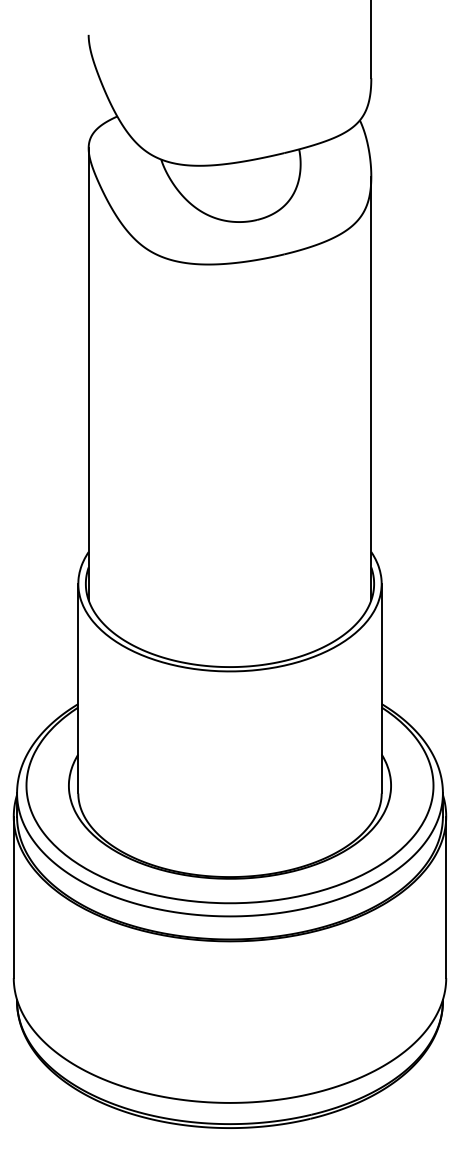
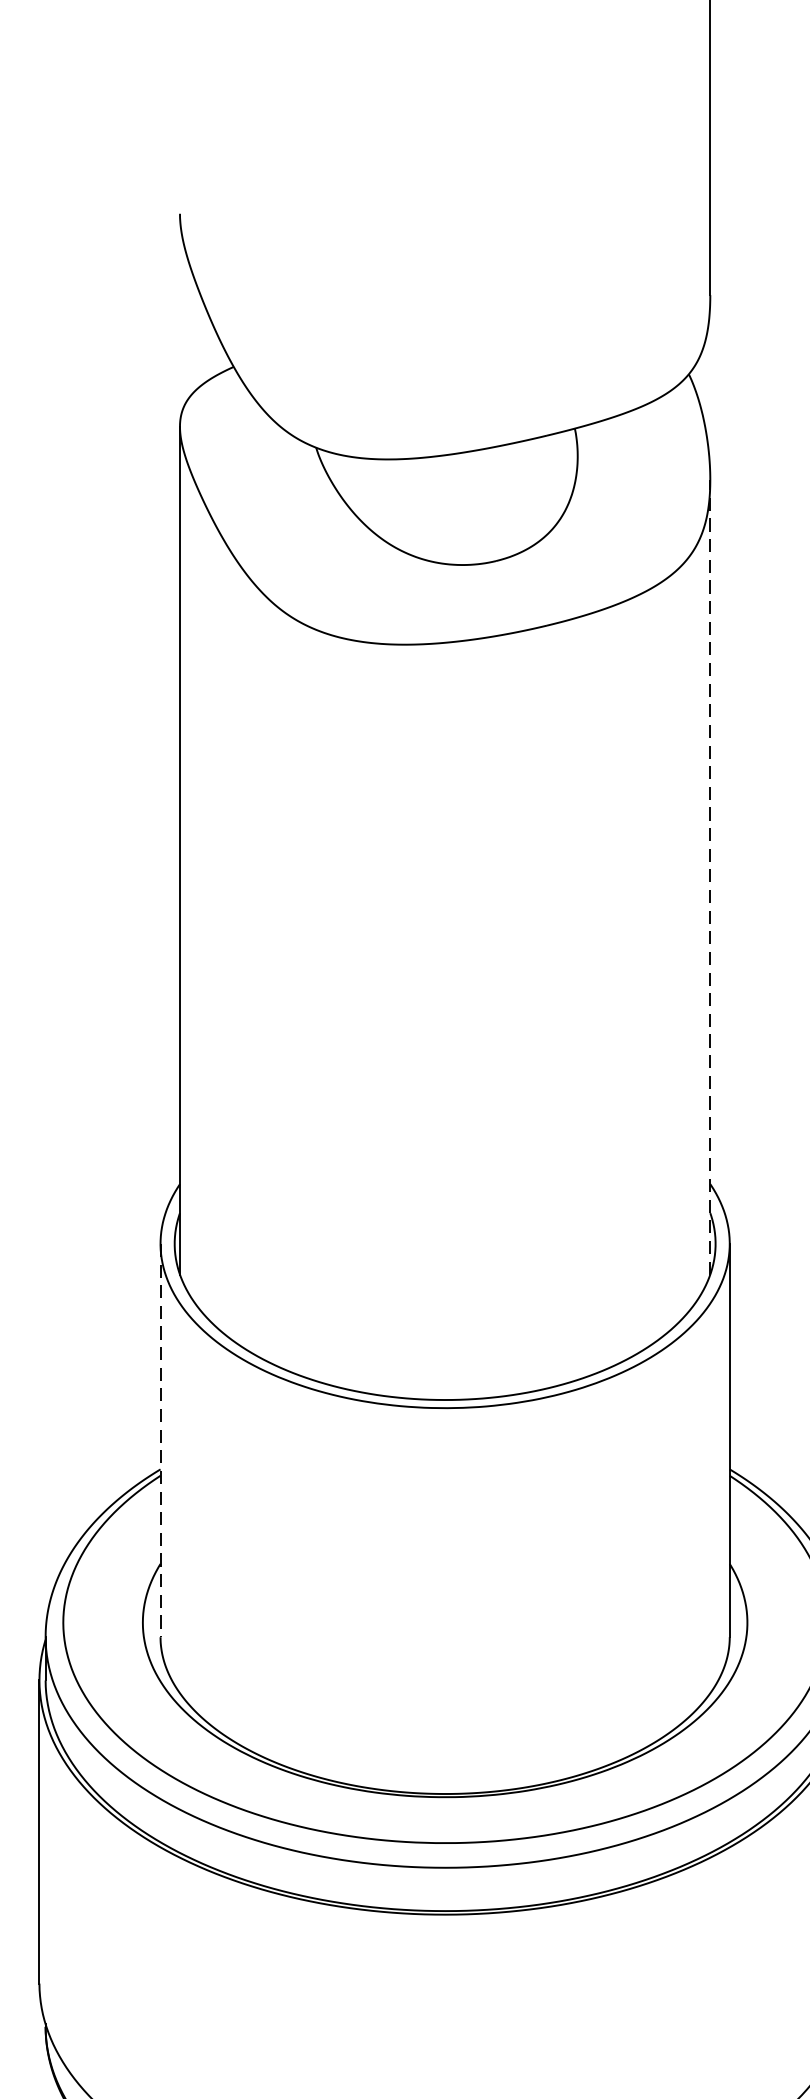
line: (371, 388) -> (710, 877), solid -> dashed
line: (78, 688) -> (160, 1440), solid -> dashed

